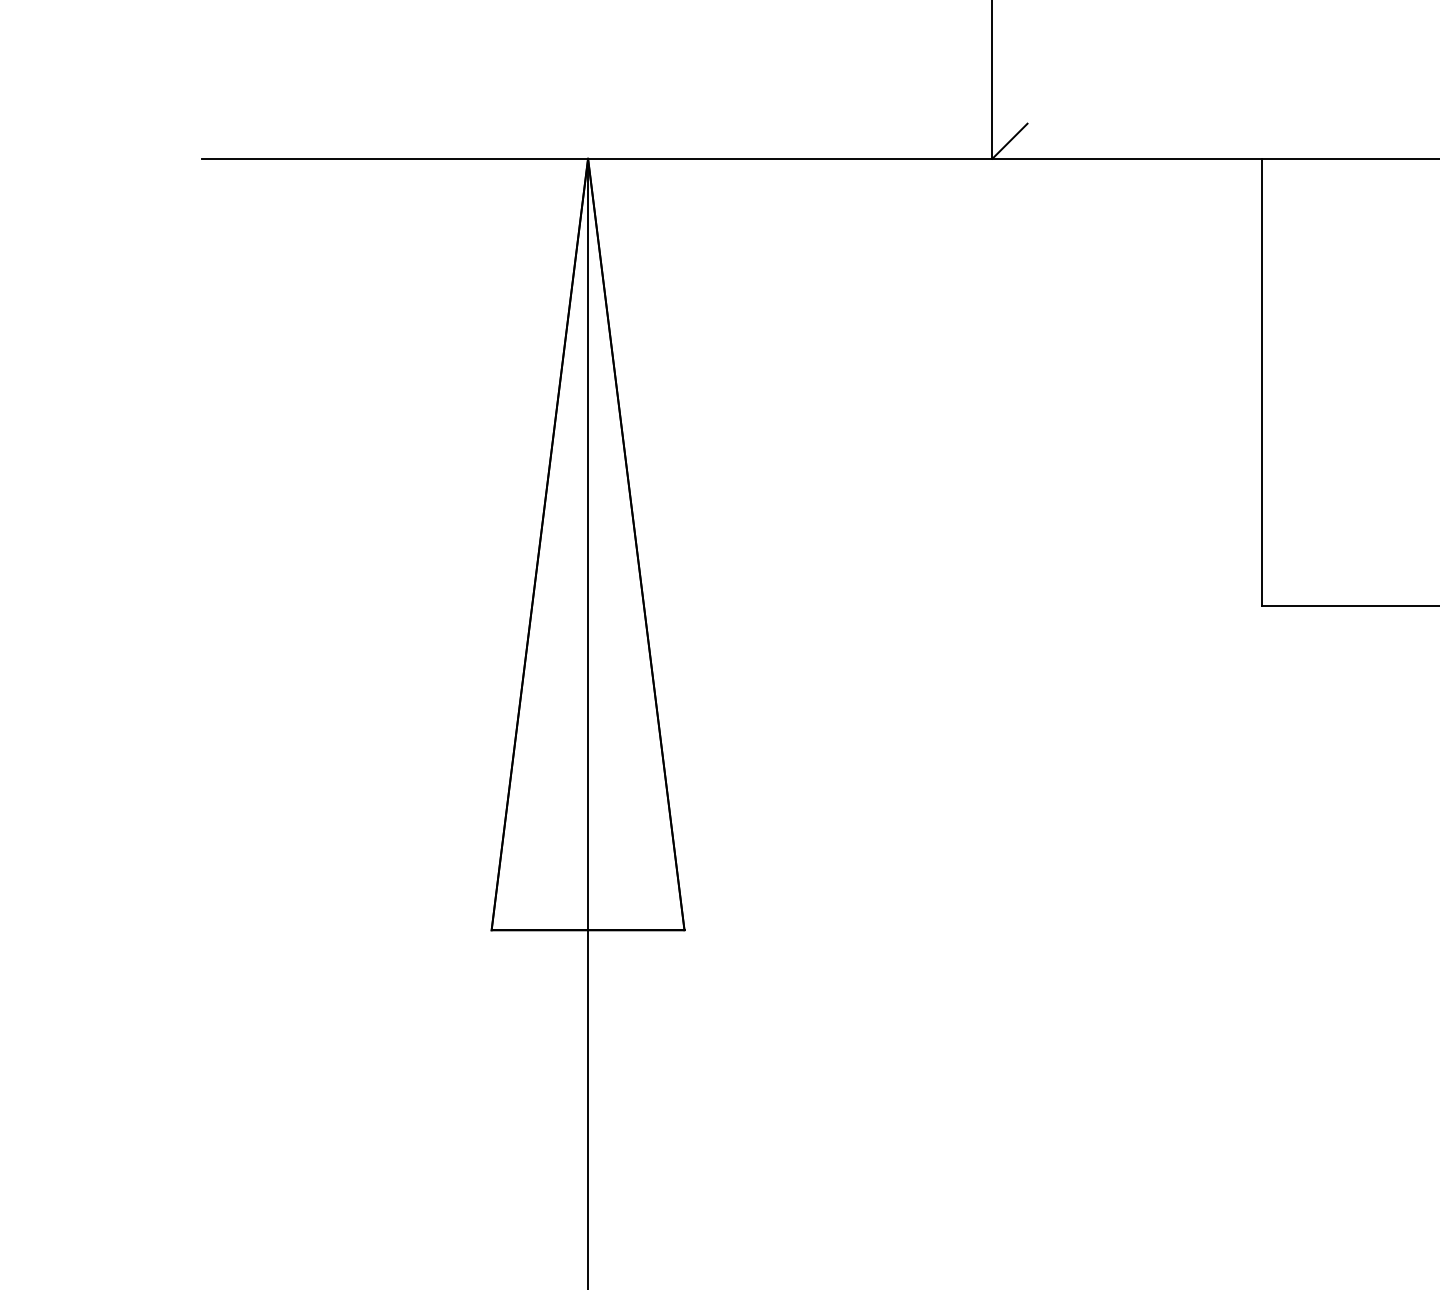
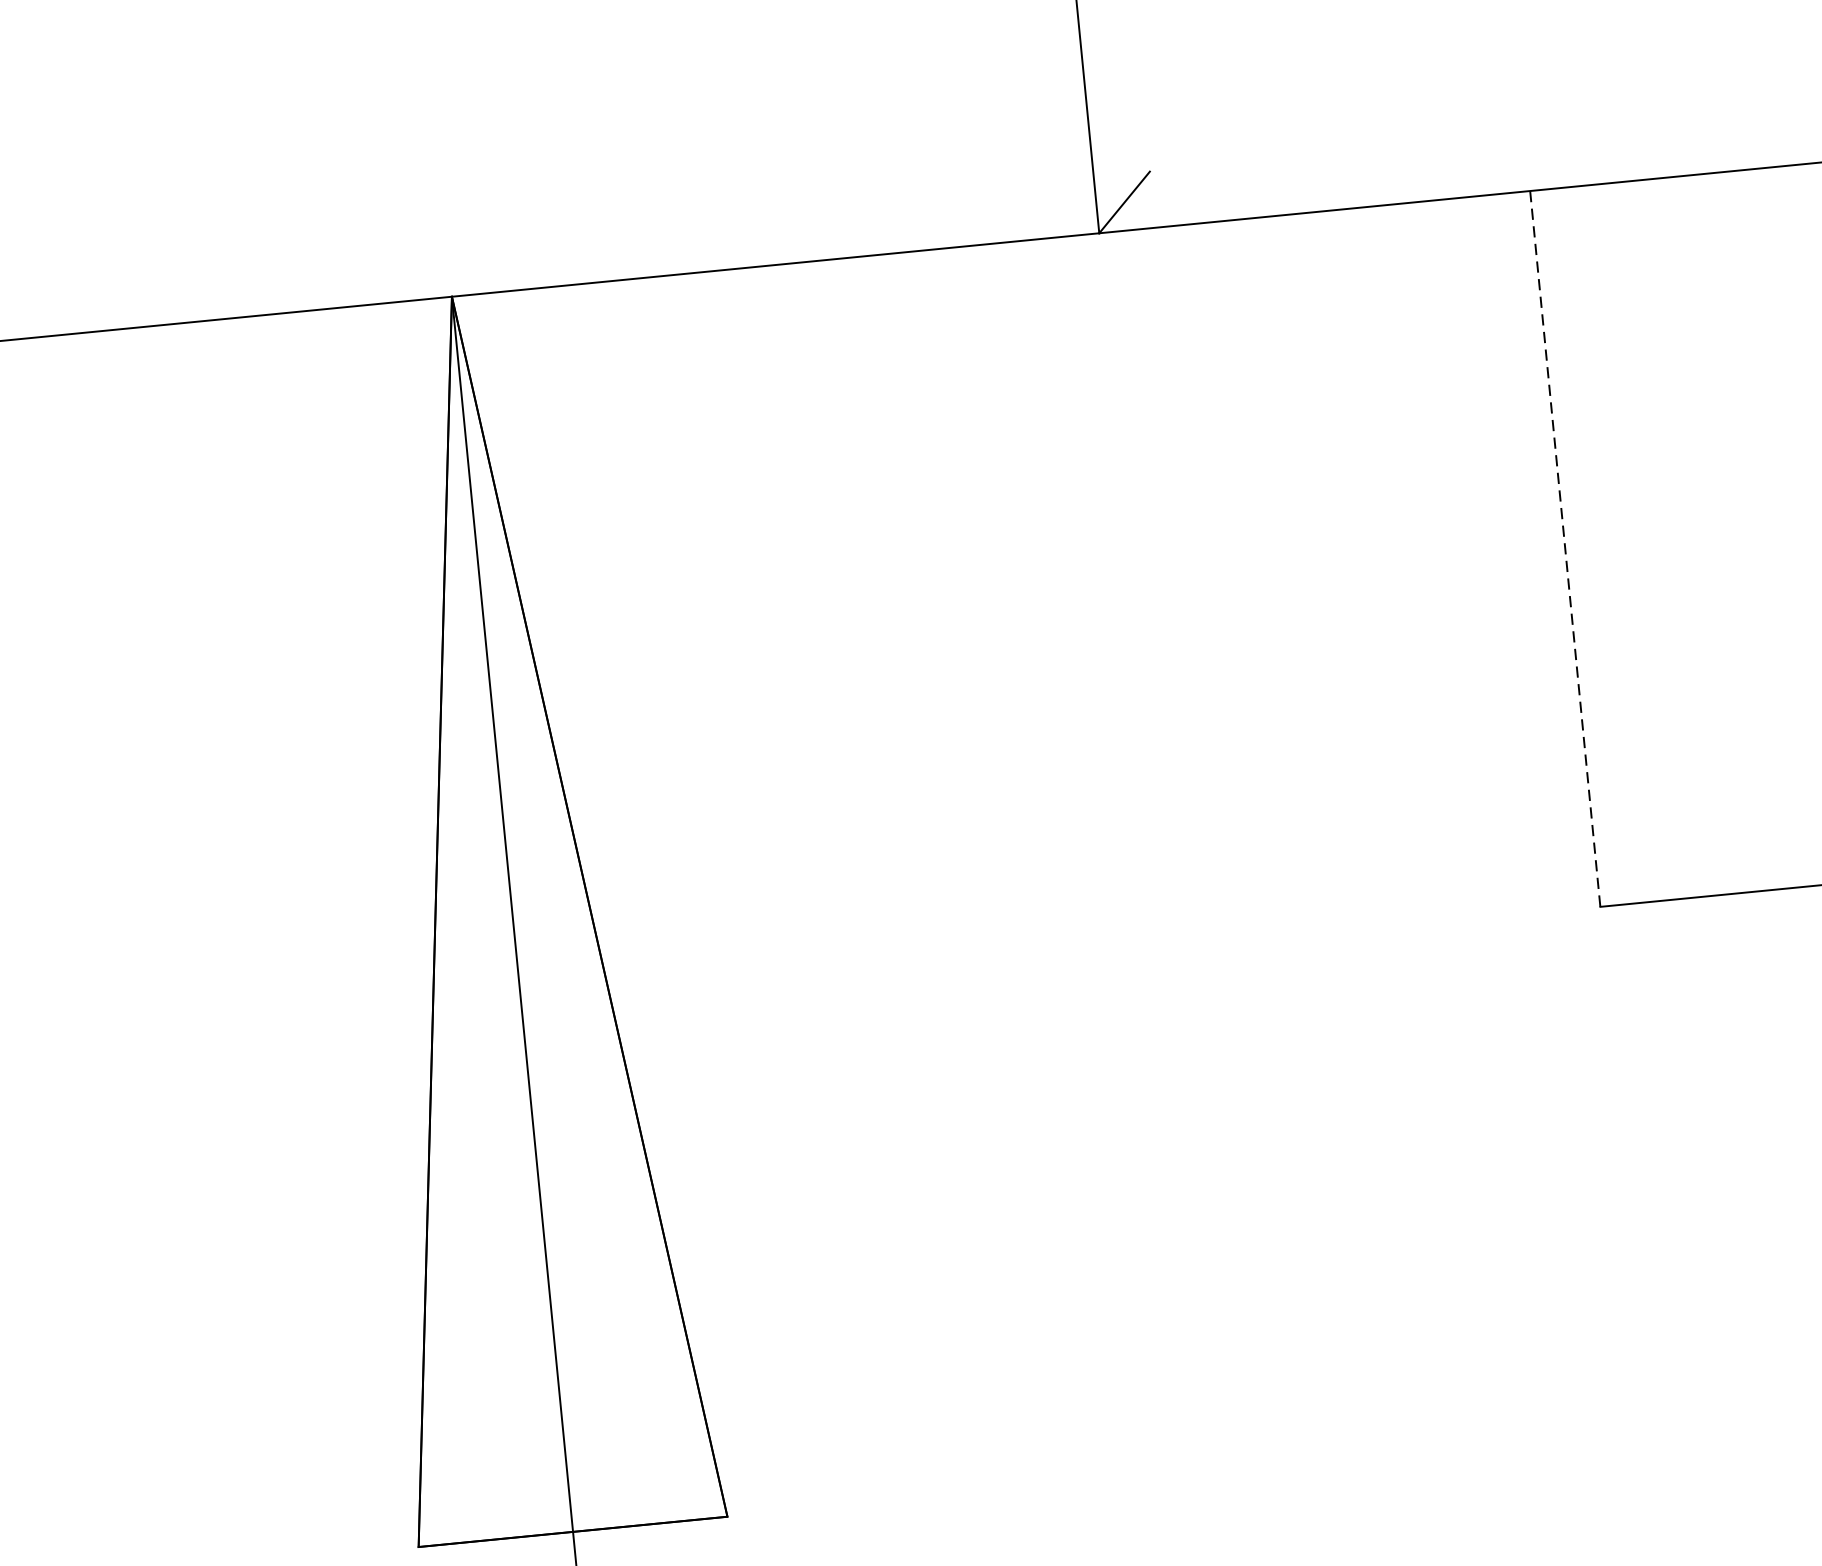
line: (1261, 382) -> (1565, 549), solid -> dashed

